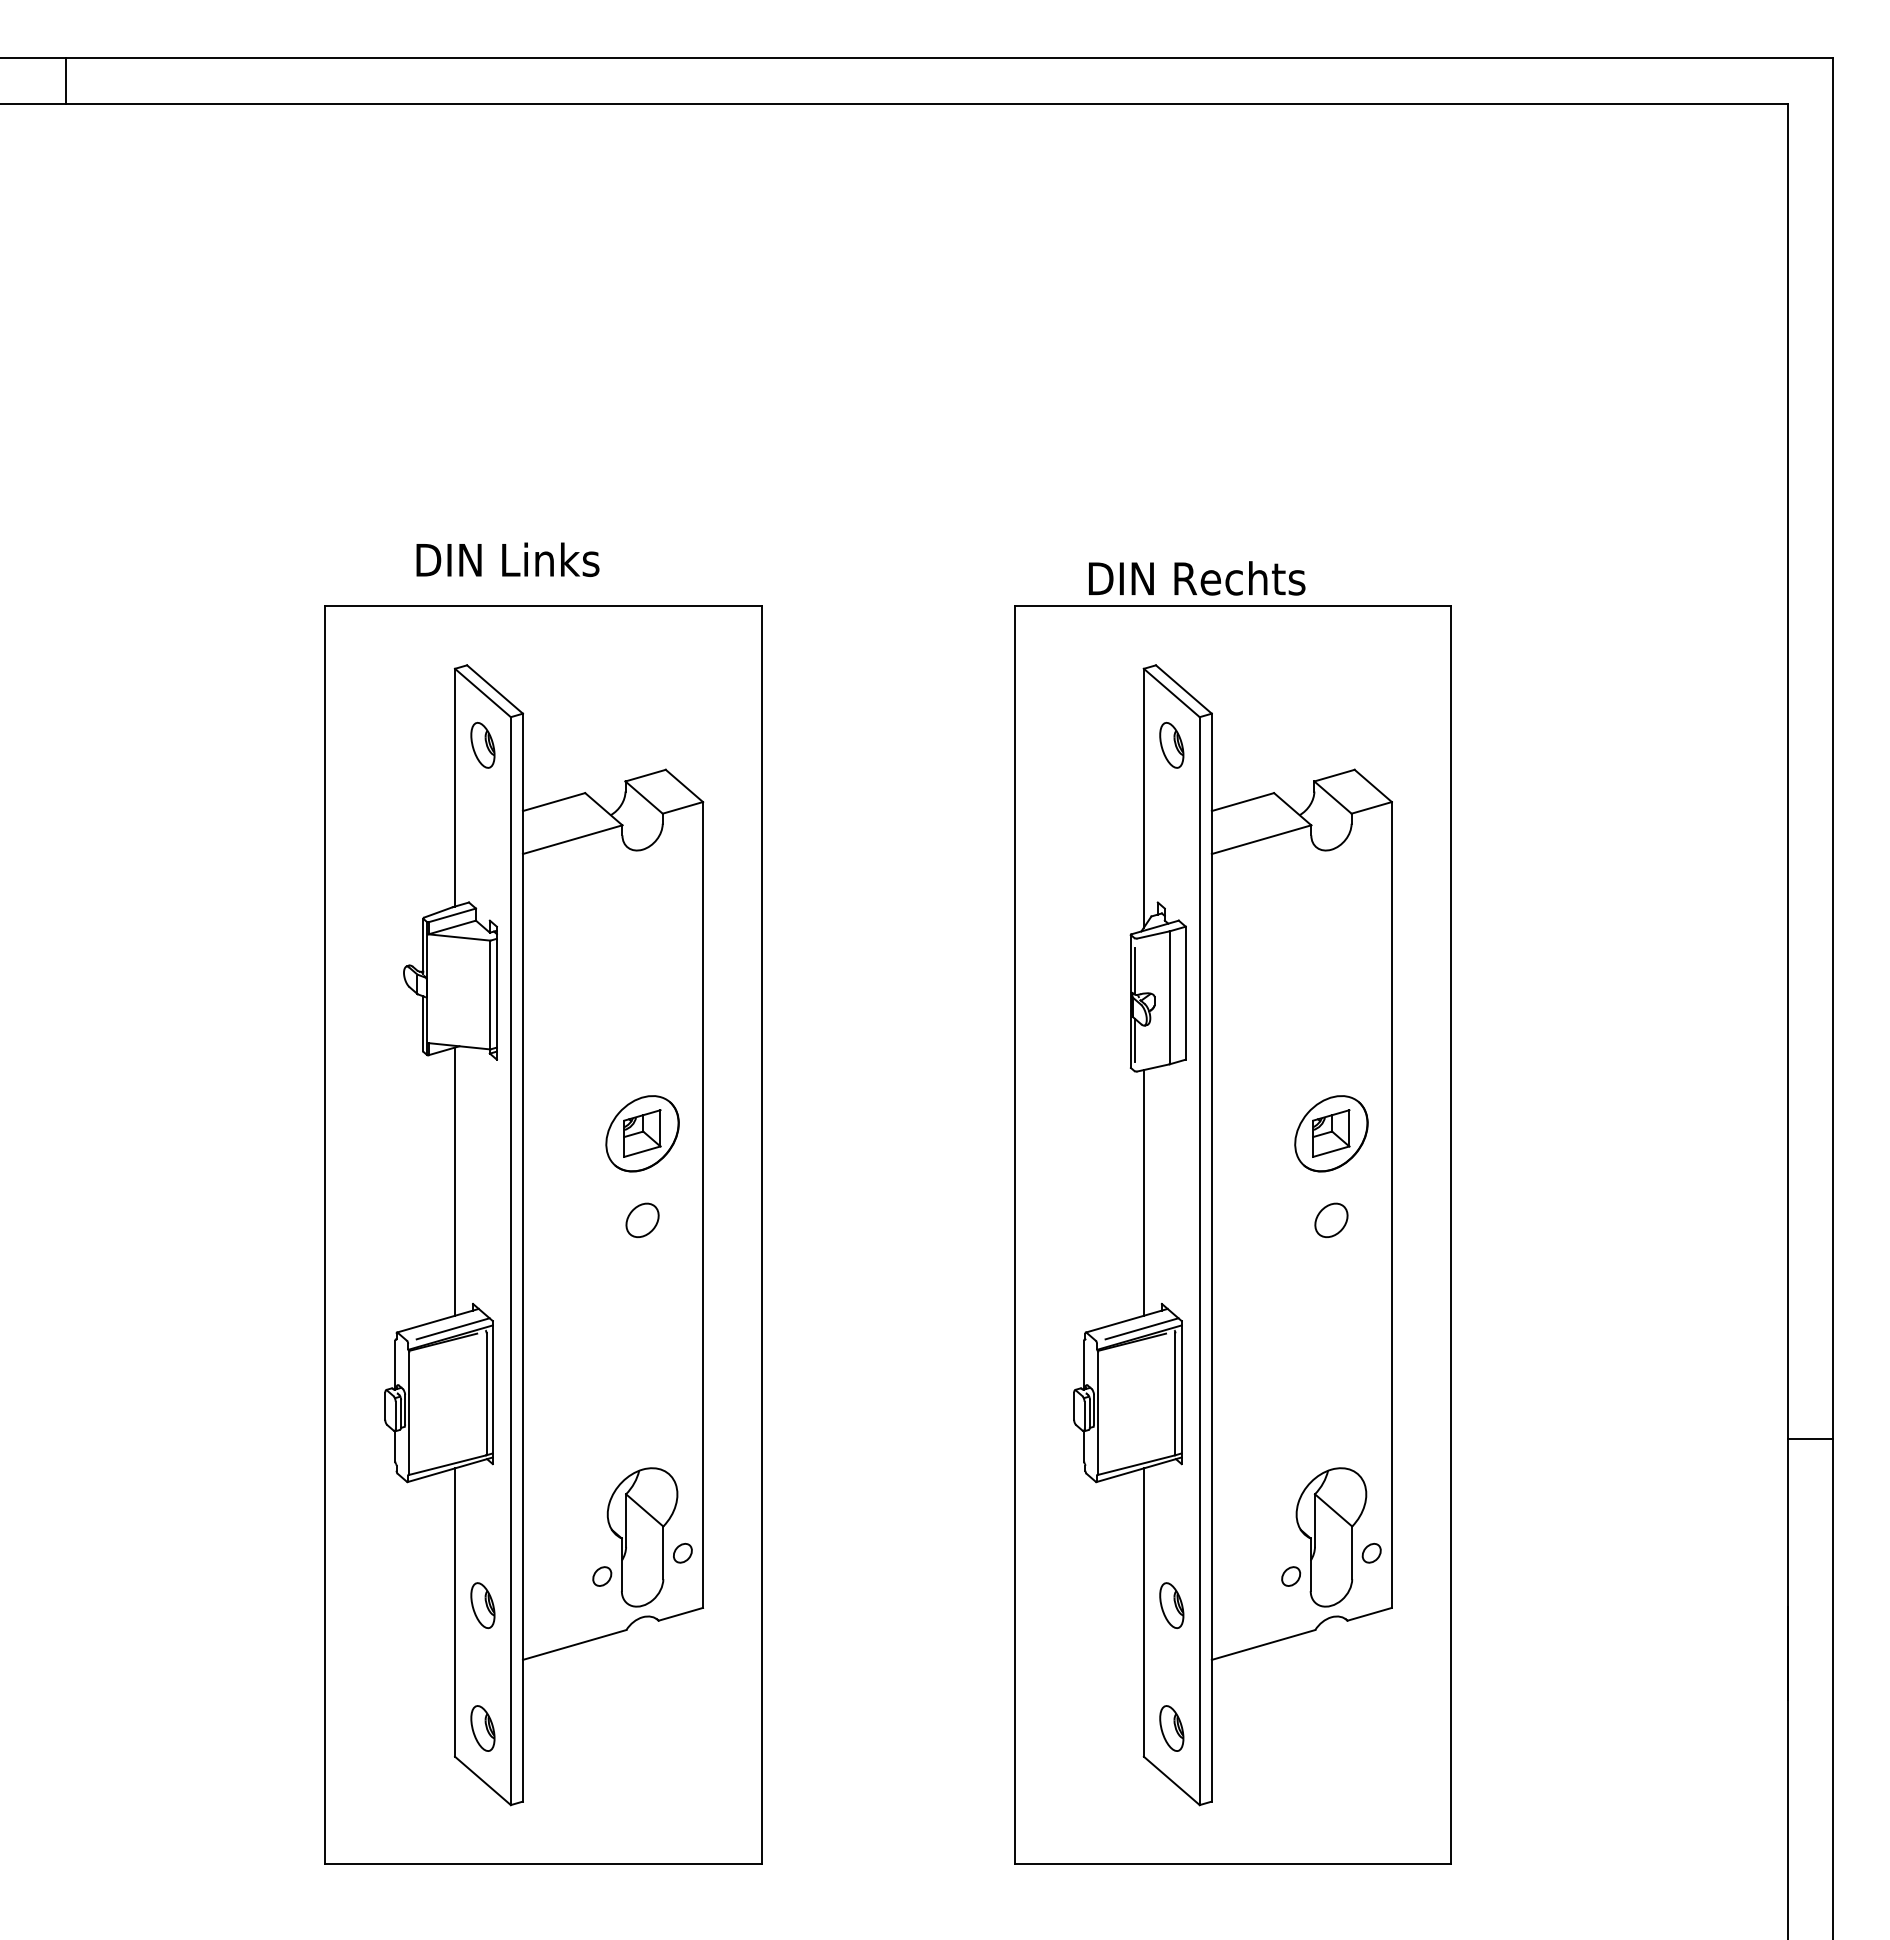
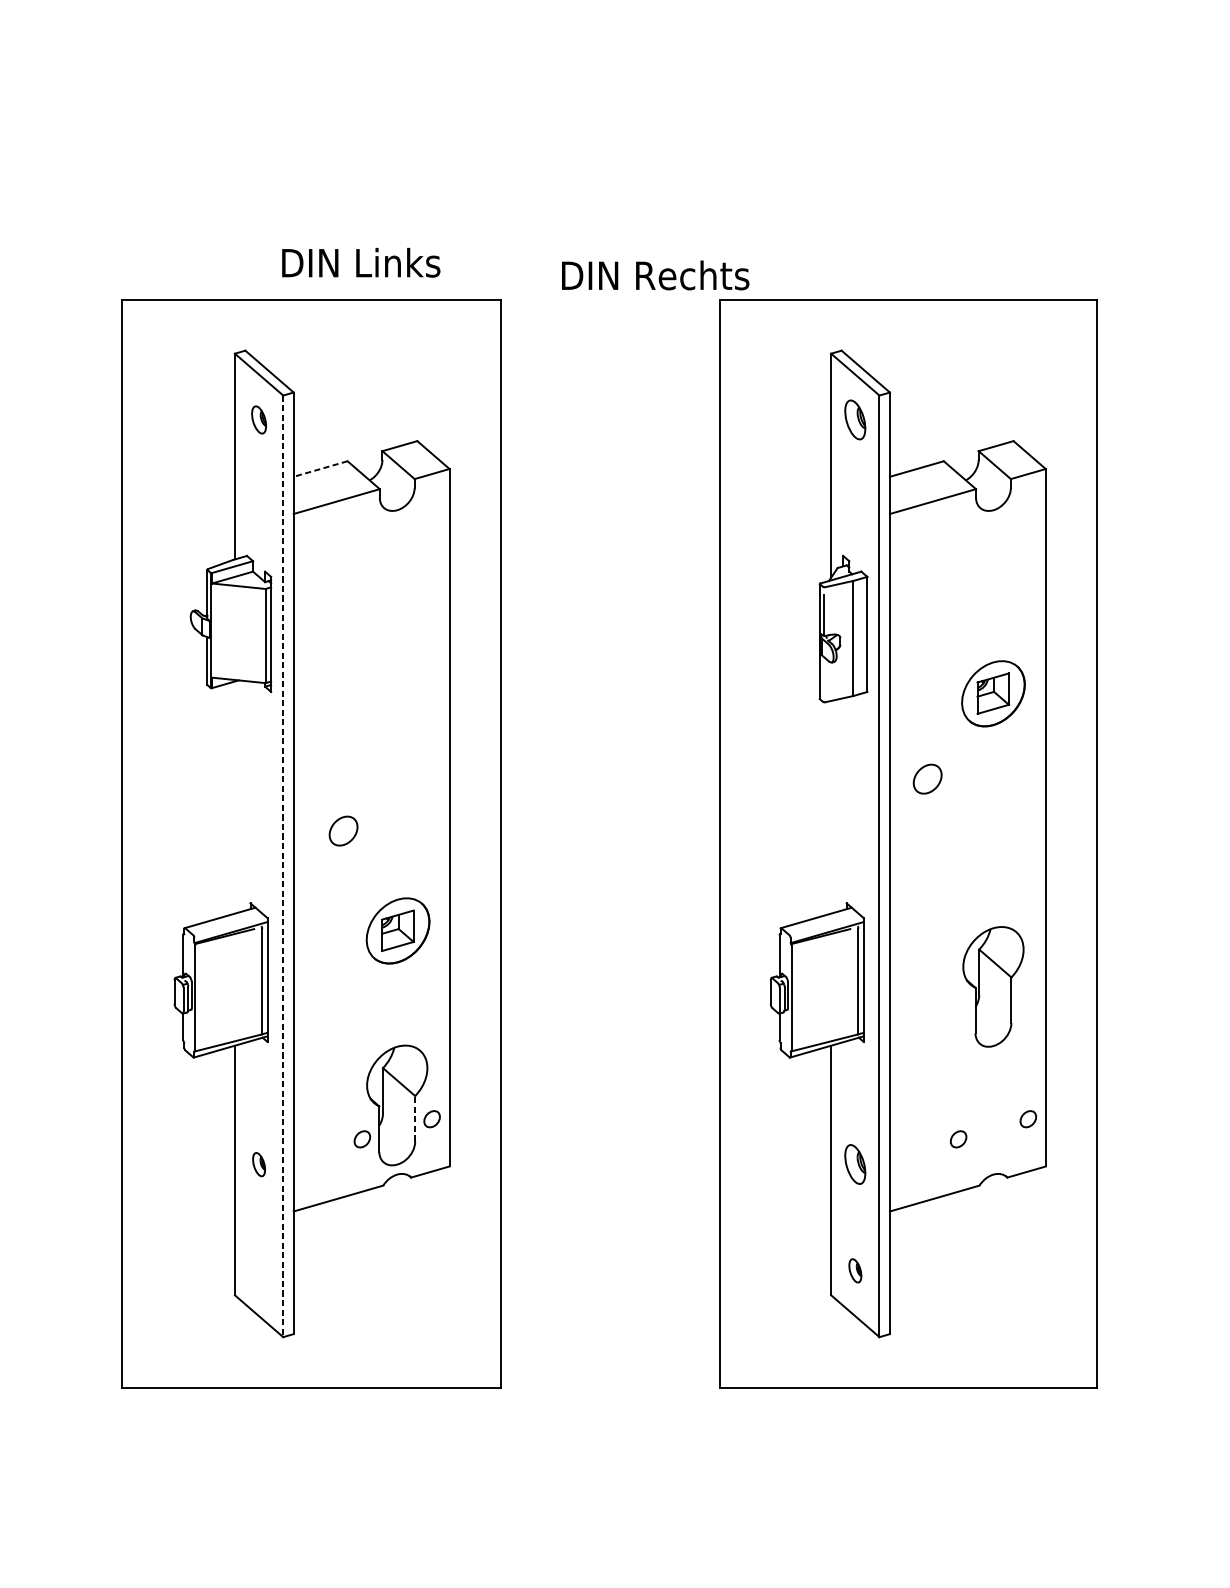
text: (507, 559) -> (360, 262), moved
text: (1197, 578) -> (655, 275), moved
part: (482, 745) -> (258, 420), size x0.7
line: (553, 802) -> (320, 469), solid -> dashed
line: (1135, 1040) -> (823, 675), removed
part: (642, 1133) -> (398, 930), moved
part: (1331, 1133) -> (993, 693), moved
line: (455, 1181) -> (235, 797), removed
line: (1143, 1192) -> (830, 806), removed
part: (642, 1220) -> (343, 831), moved
part: (1331, 1220) -> (927, 779), moved
line: (510, 1261) -> (282, 866), solid -> dashed
line: (452, 1328) -> (232, 924), removed
line: (1141, 1328) -> (829, 924), removed
part: (1331, 1537) -> (993, 986), moved
line: (663, 1552) -> (415, 1118), solid -> dashed
part: (482, 1605) -> (258, 1164), size x0.6
part: (482, 1728) -> (258, 1270), removed
part: (1171, 1728) -> (855, 1270), size x0.6

